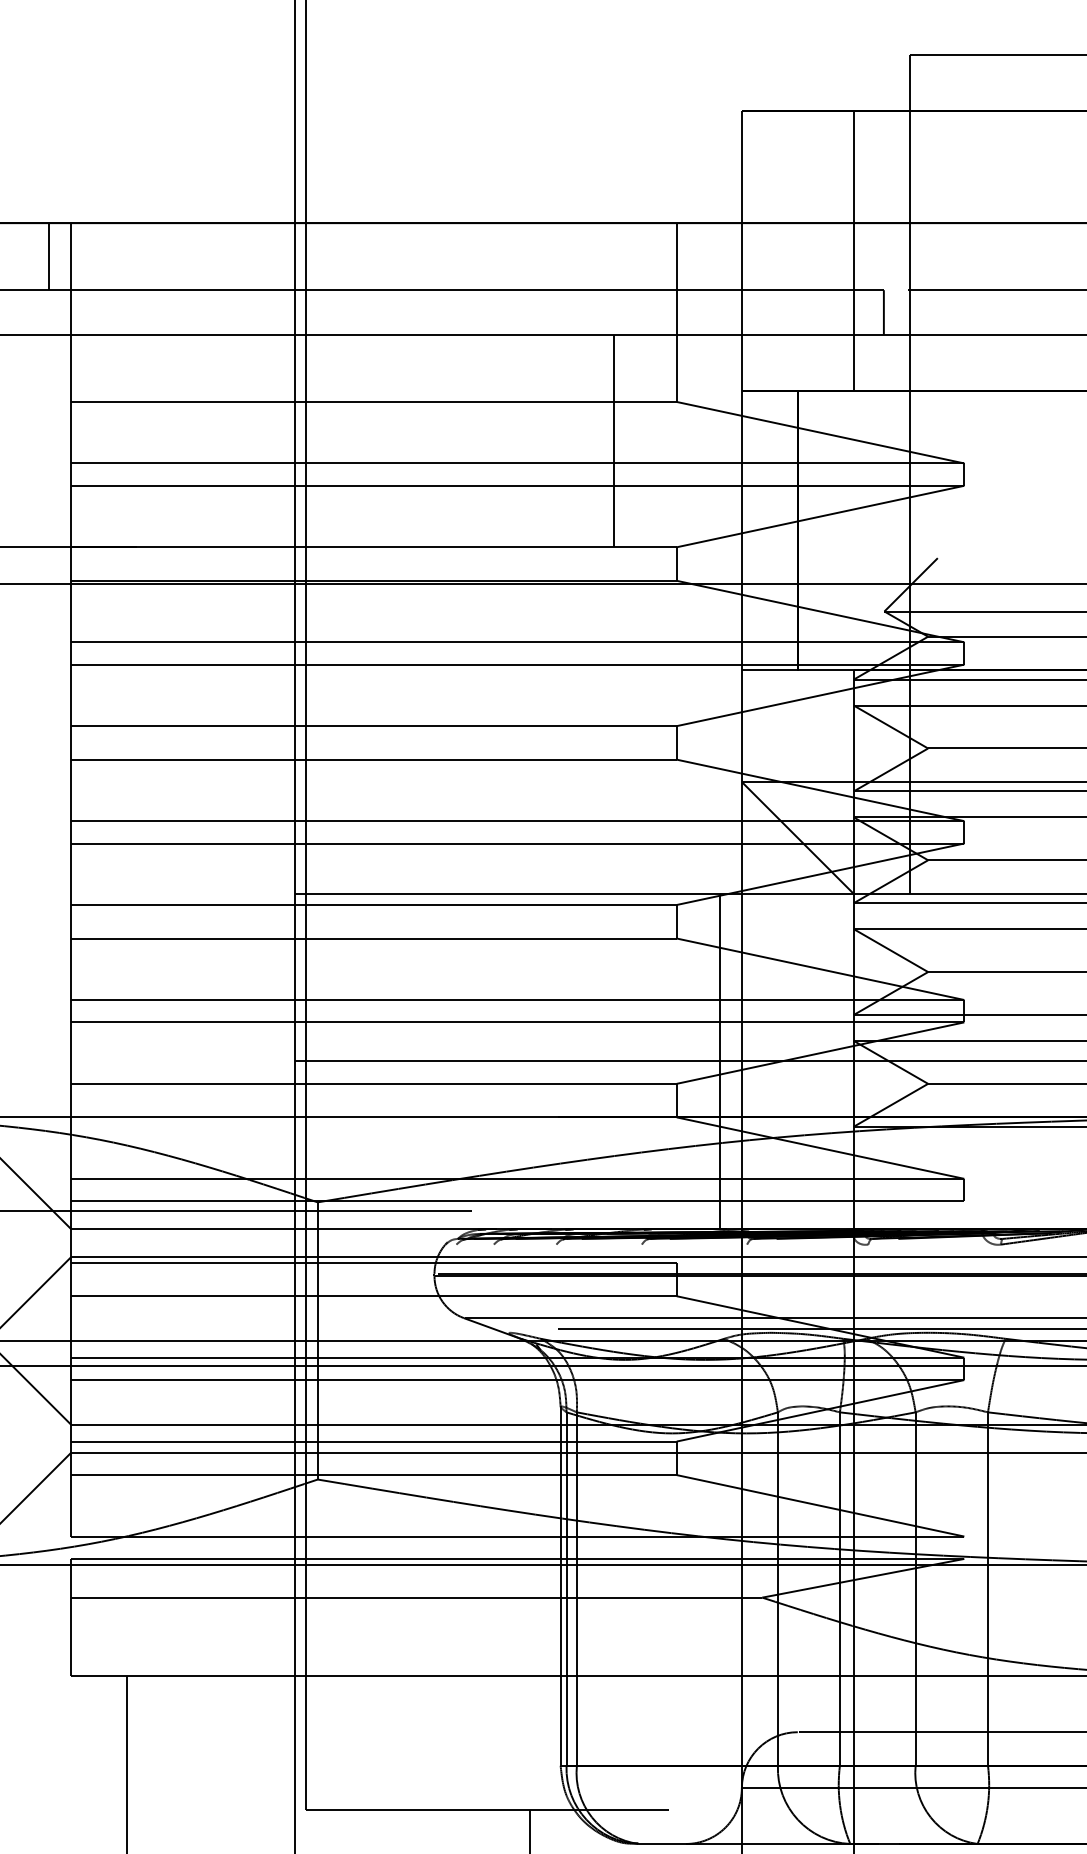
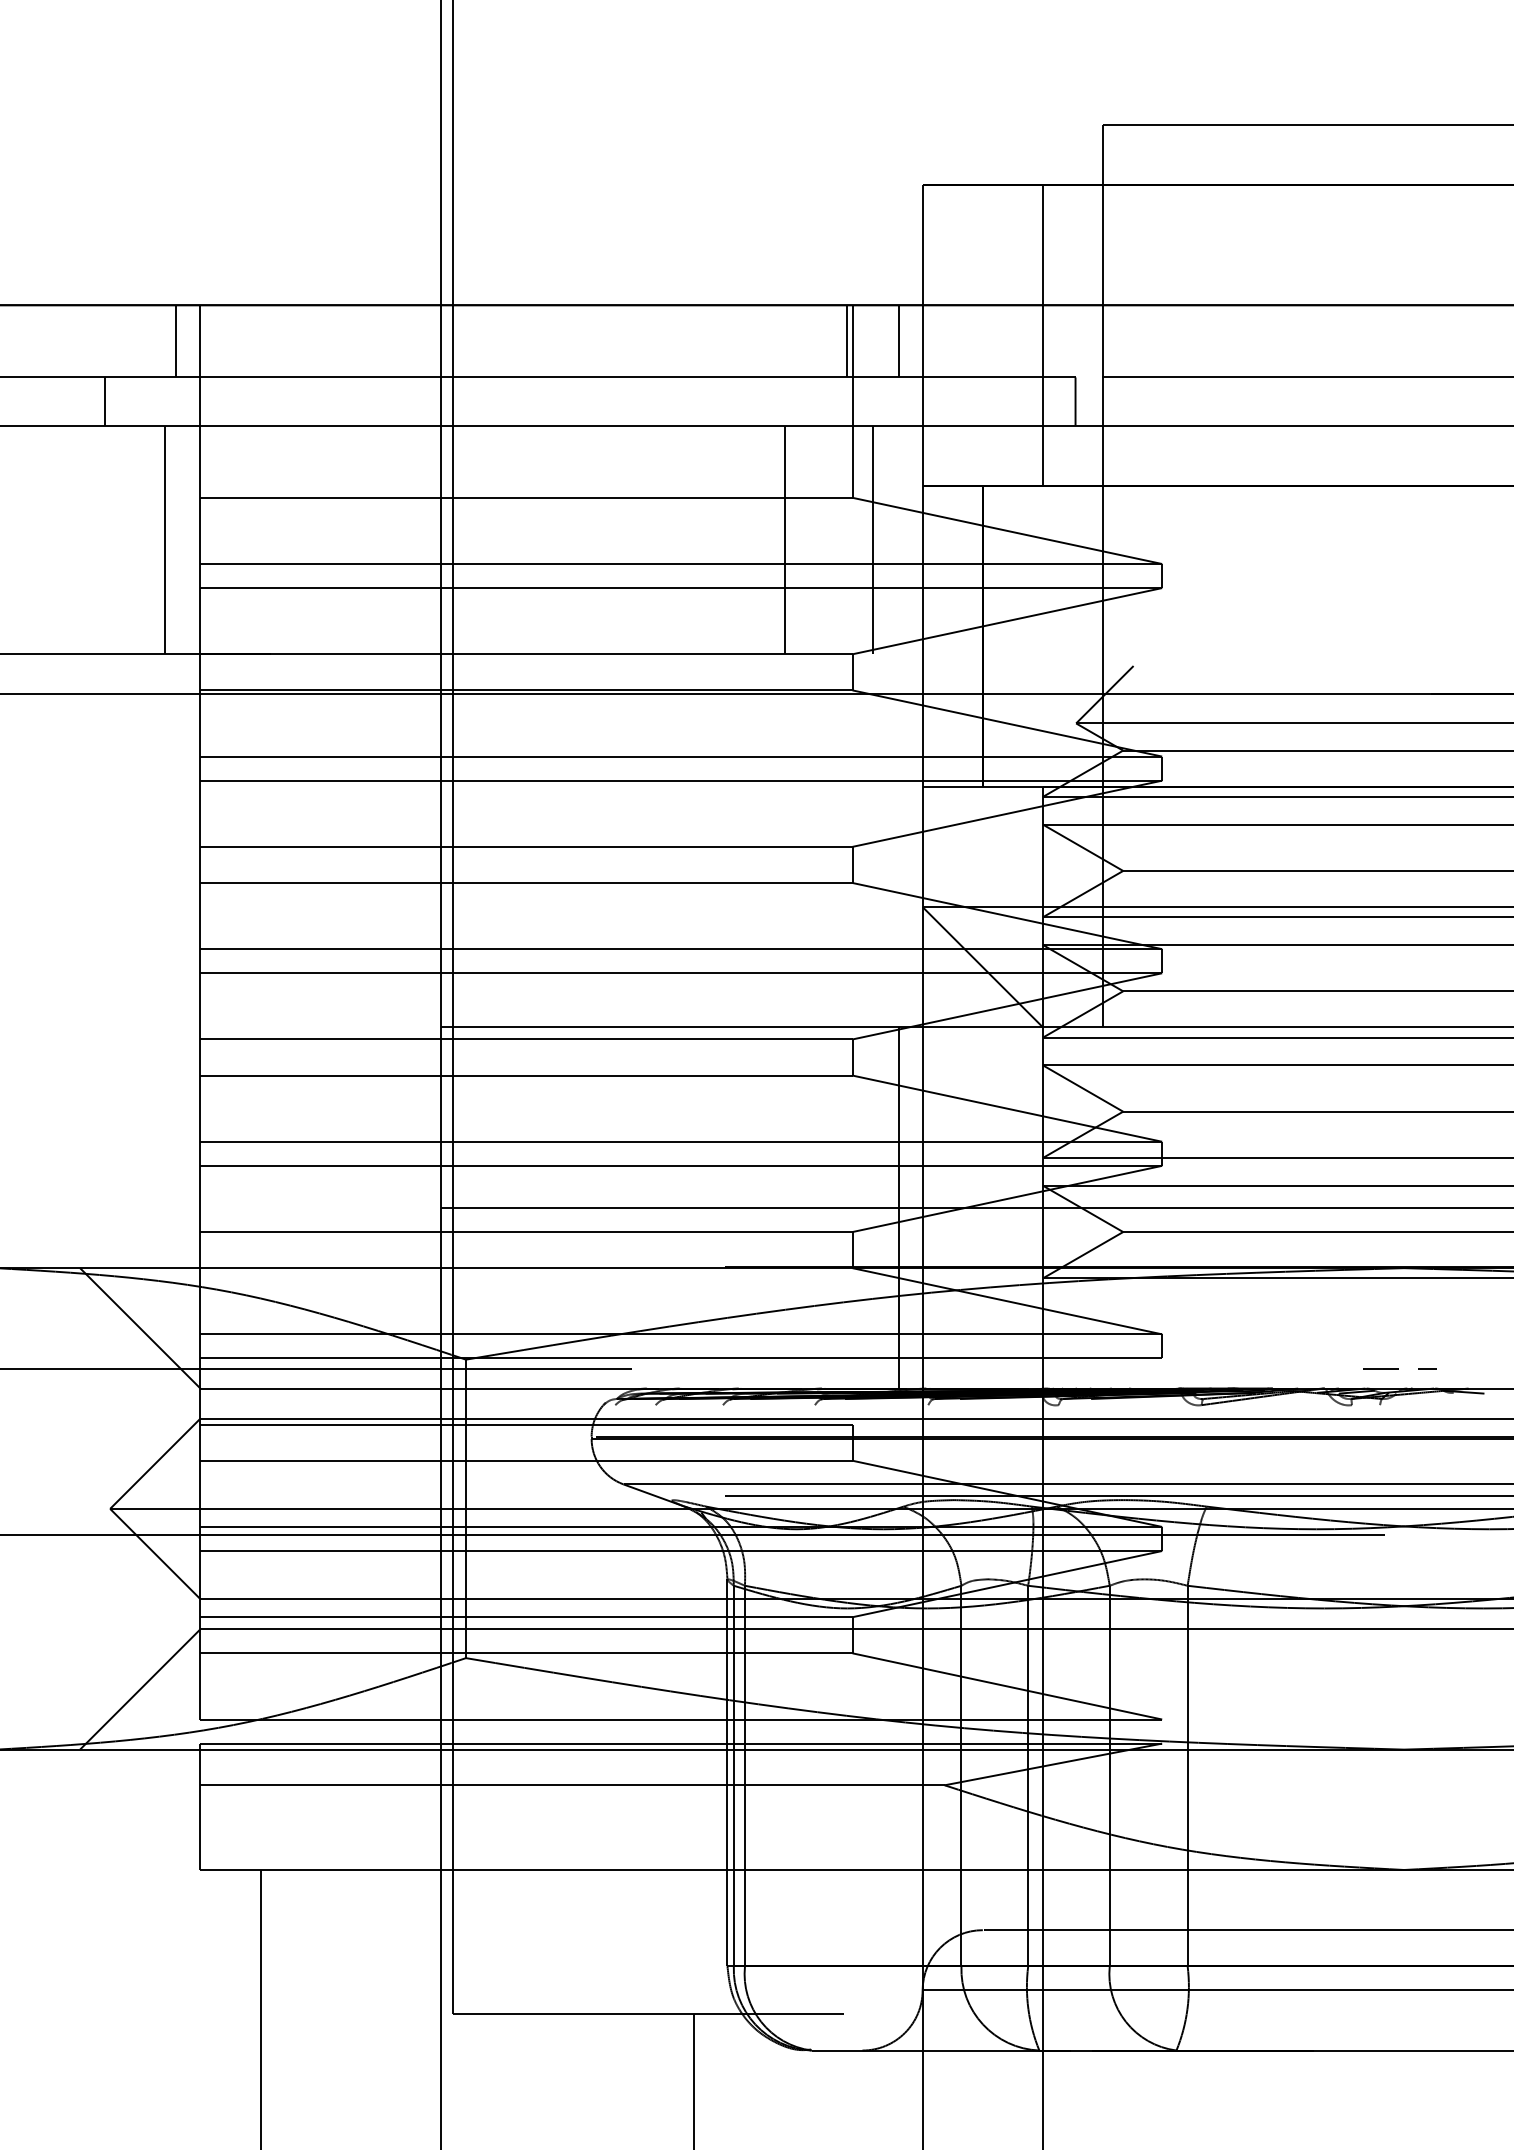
line: (672, 256) -> (847, 341), added
line: (719, 256) -> (898, 341), added
line: (37, 440) -> (164, 539), added
line: (695, 440) -> (872, 539), added

